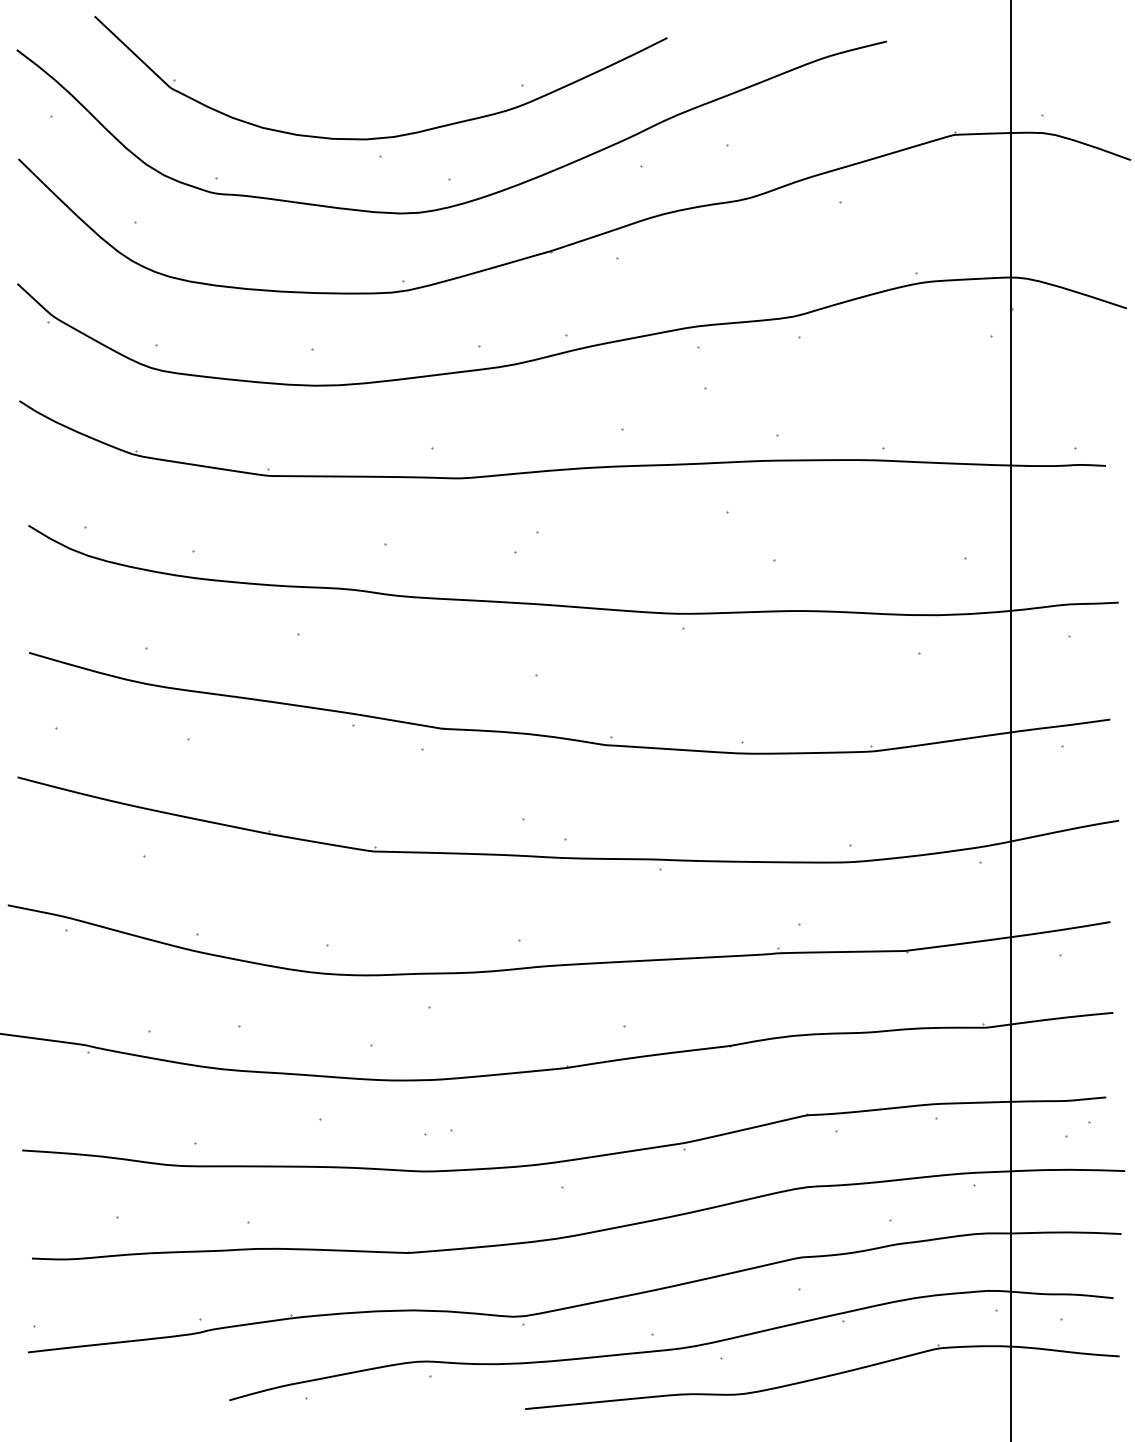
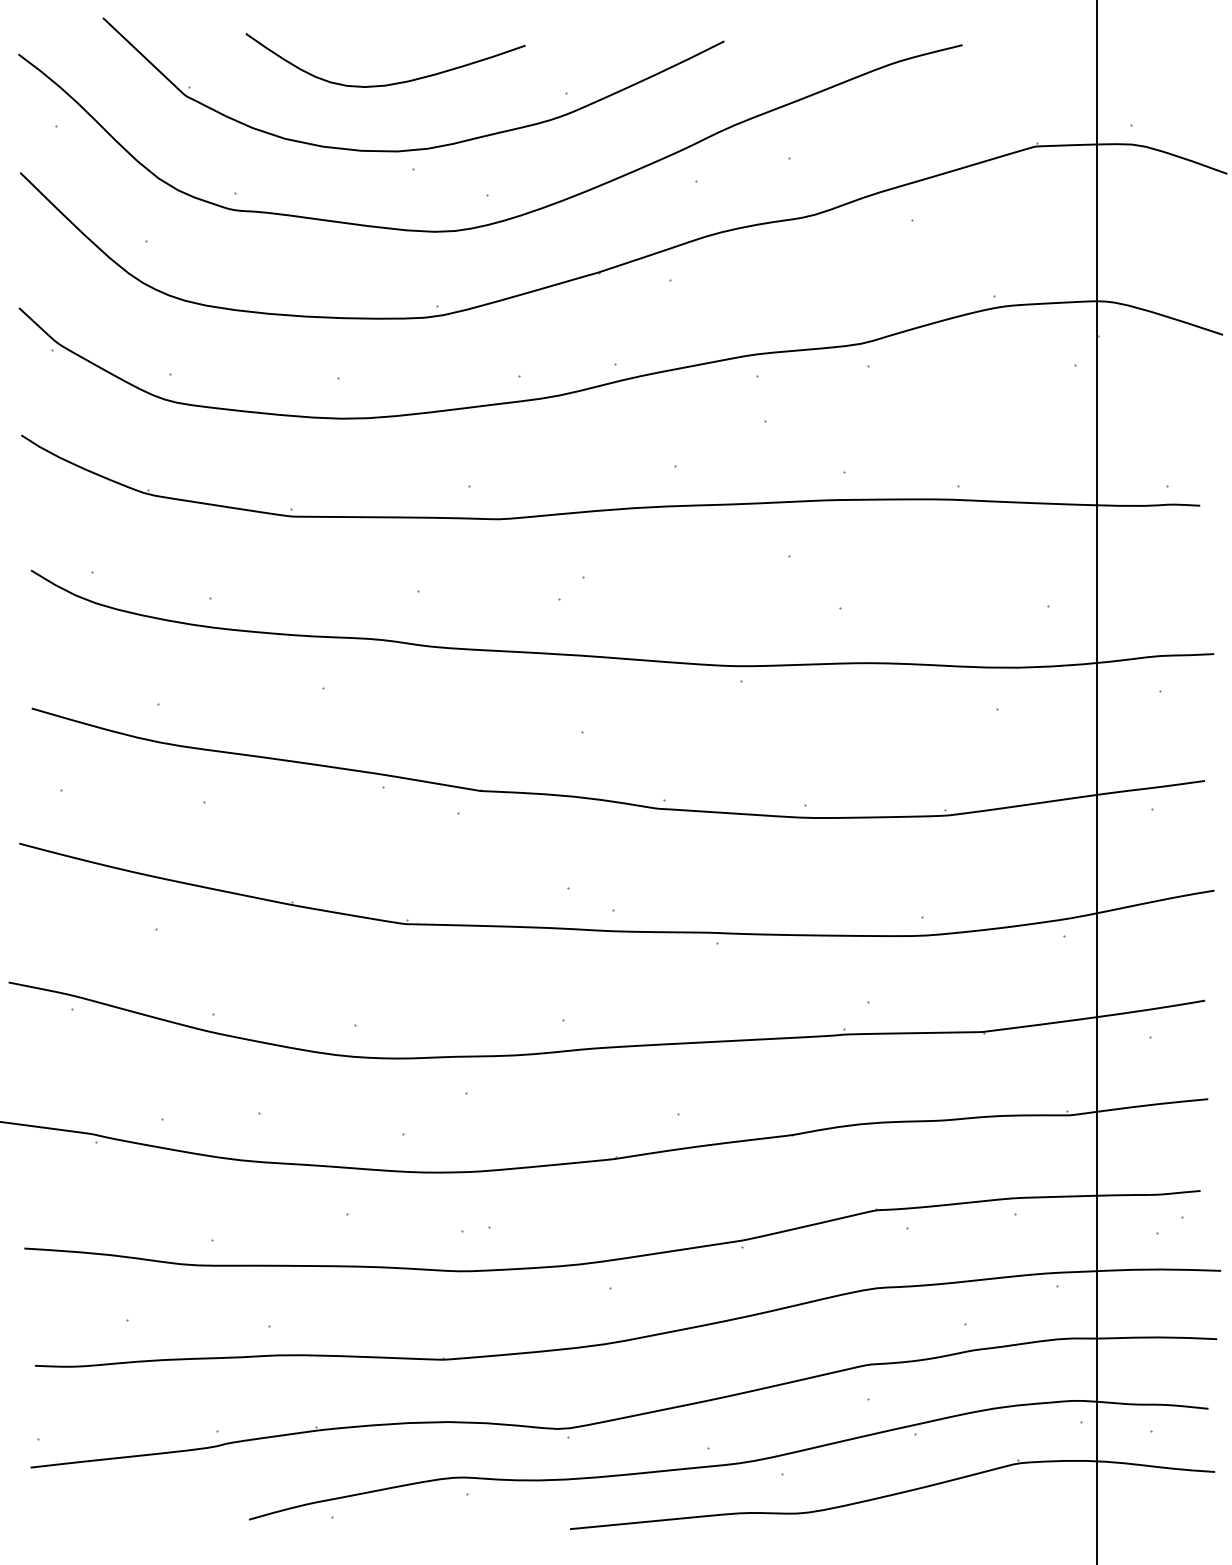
curve: (360, 76) -> (391, 83), added

